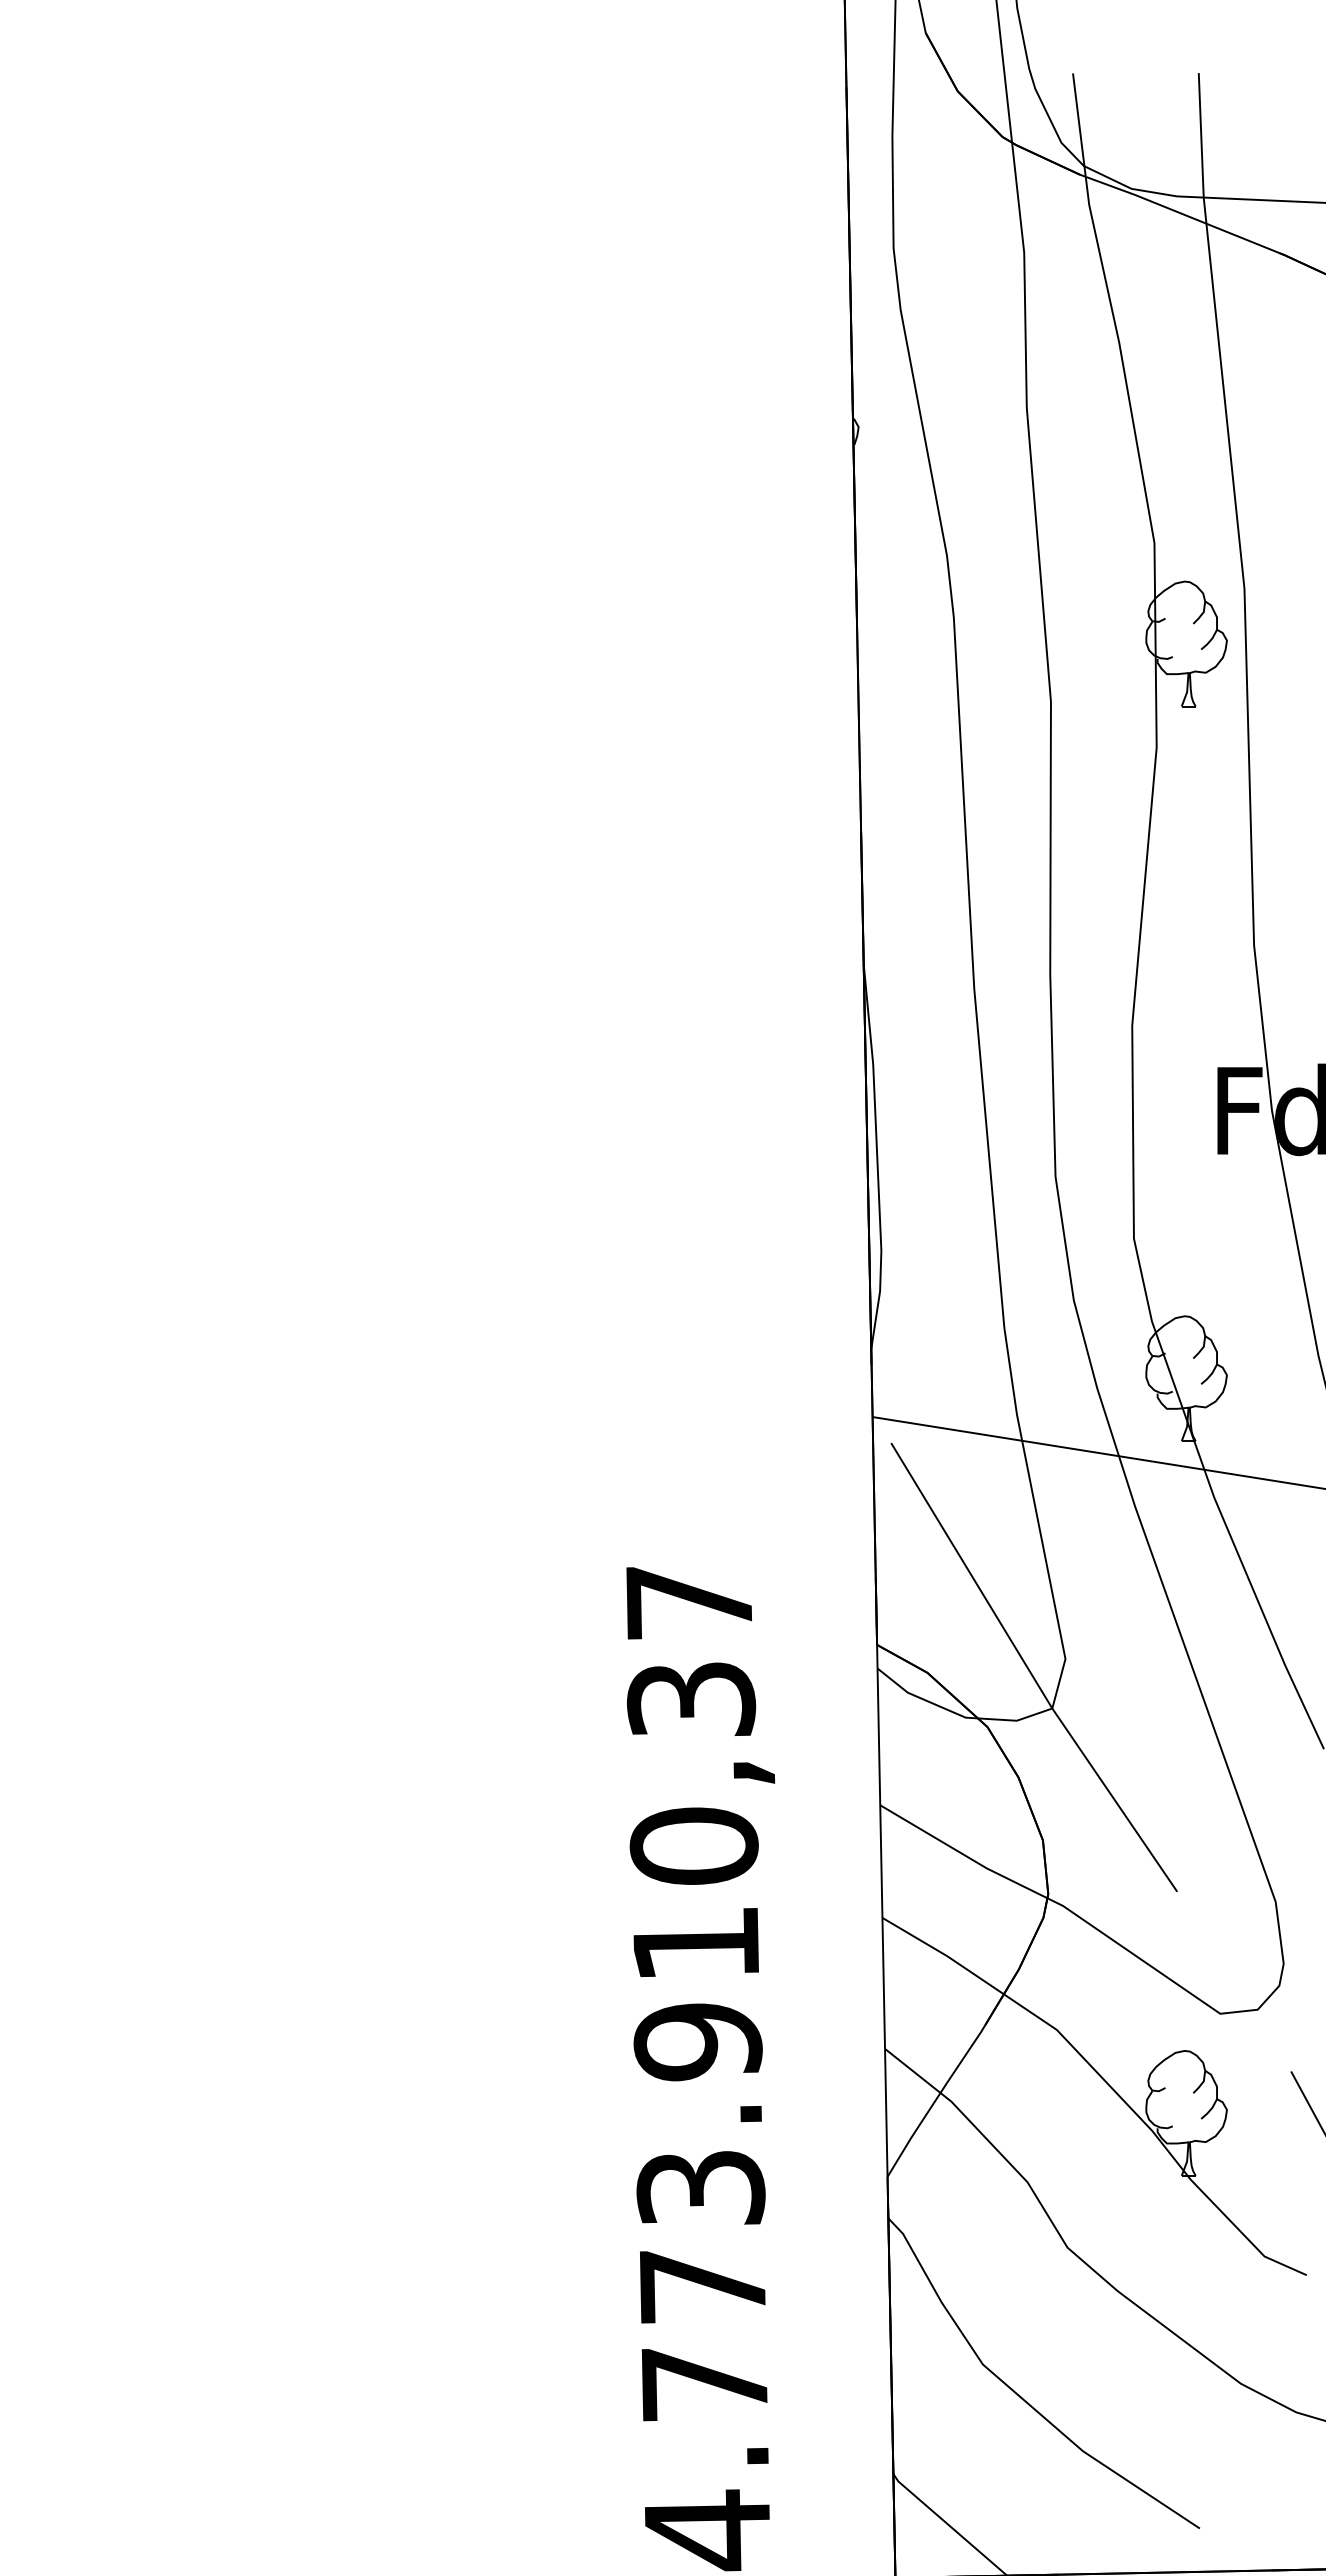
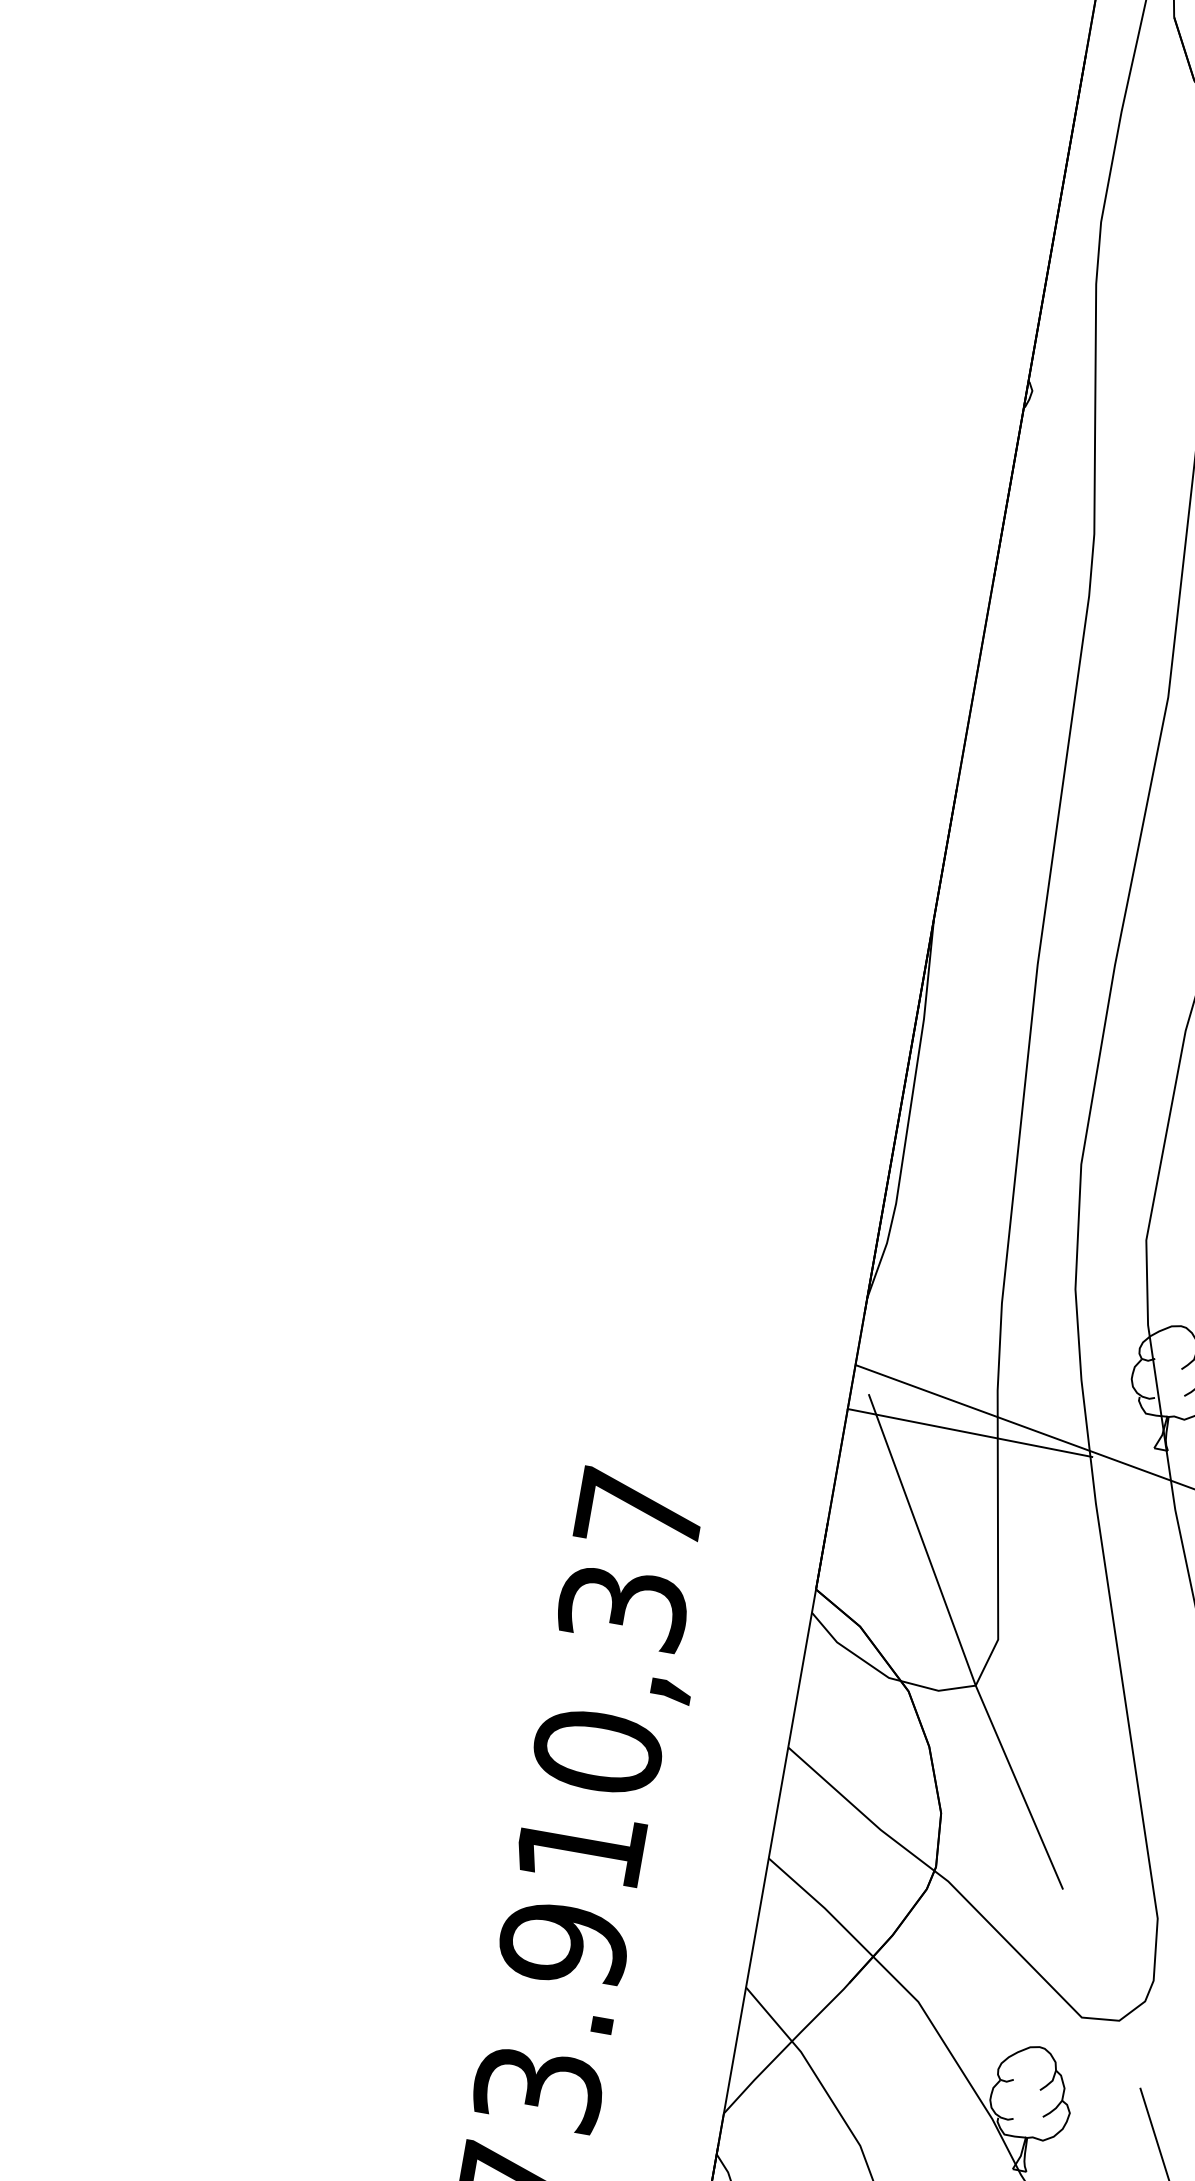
line: (997, 1461) -> (969, 1432), added

